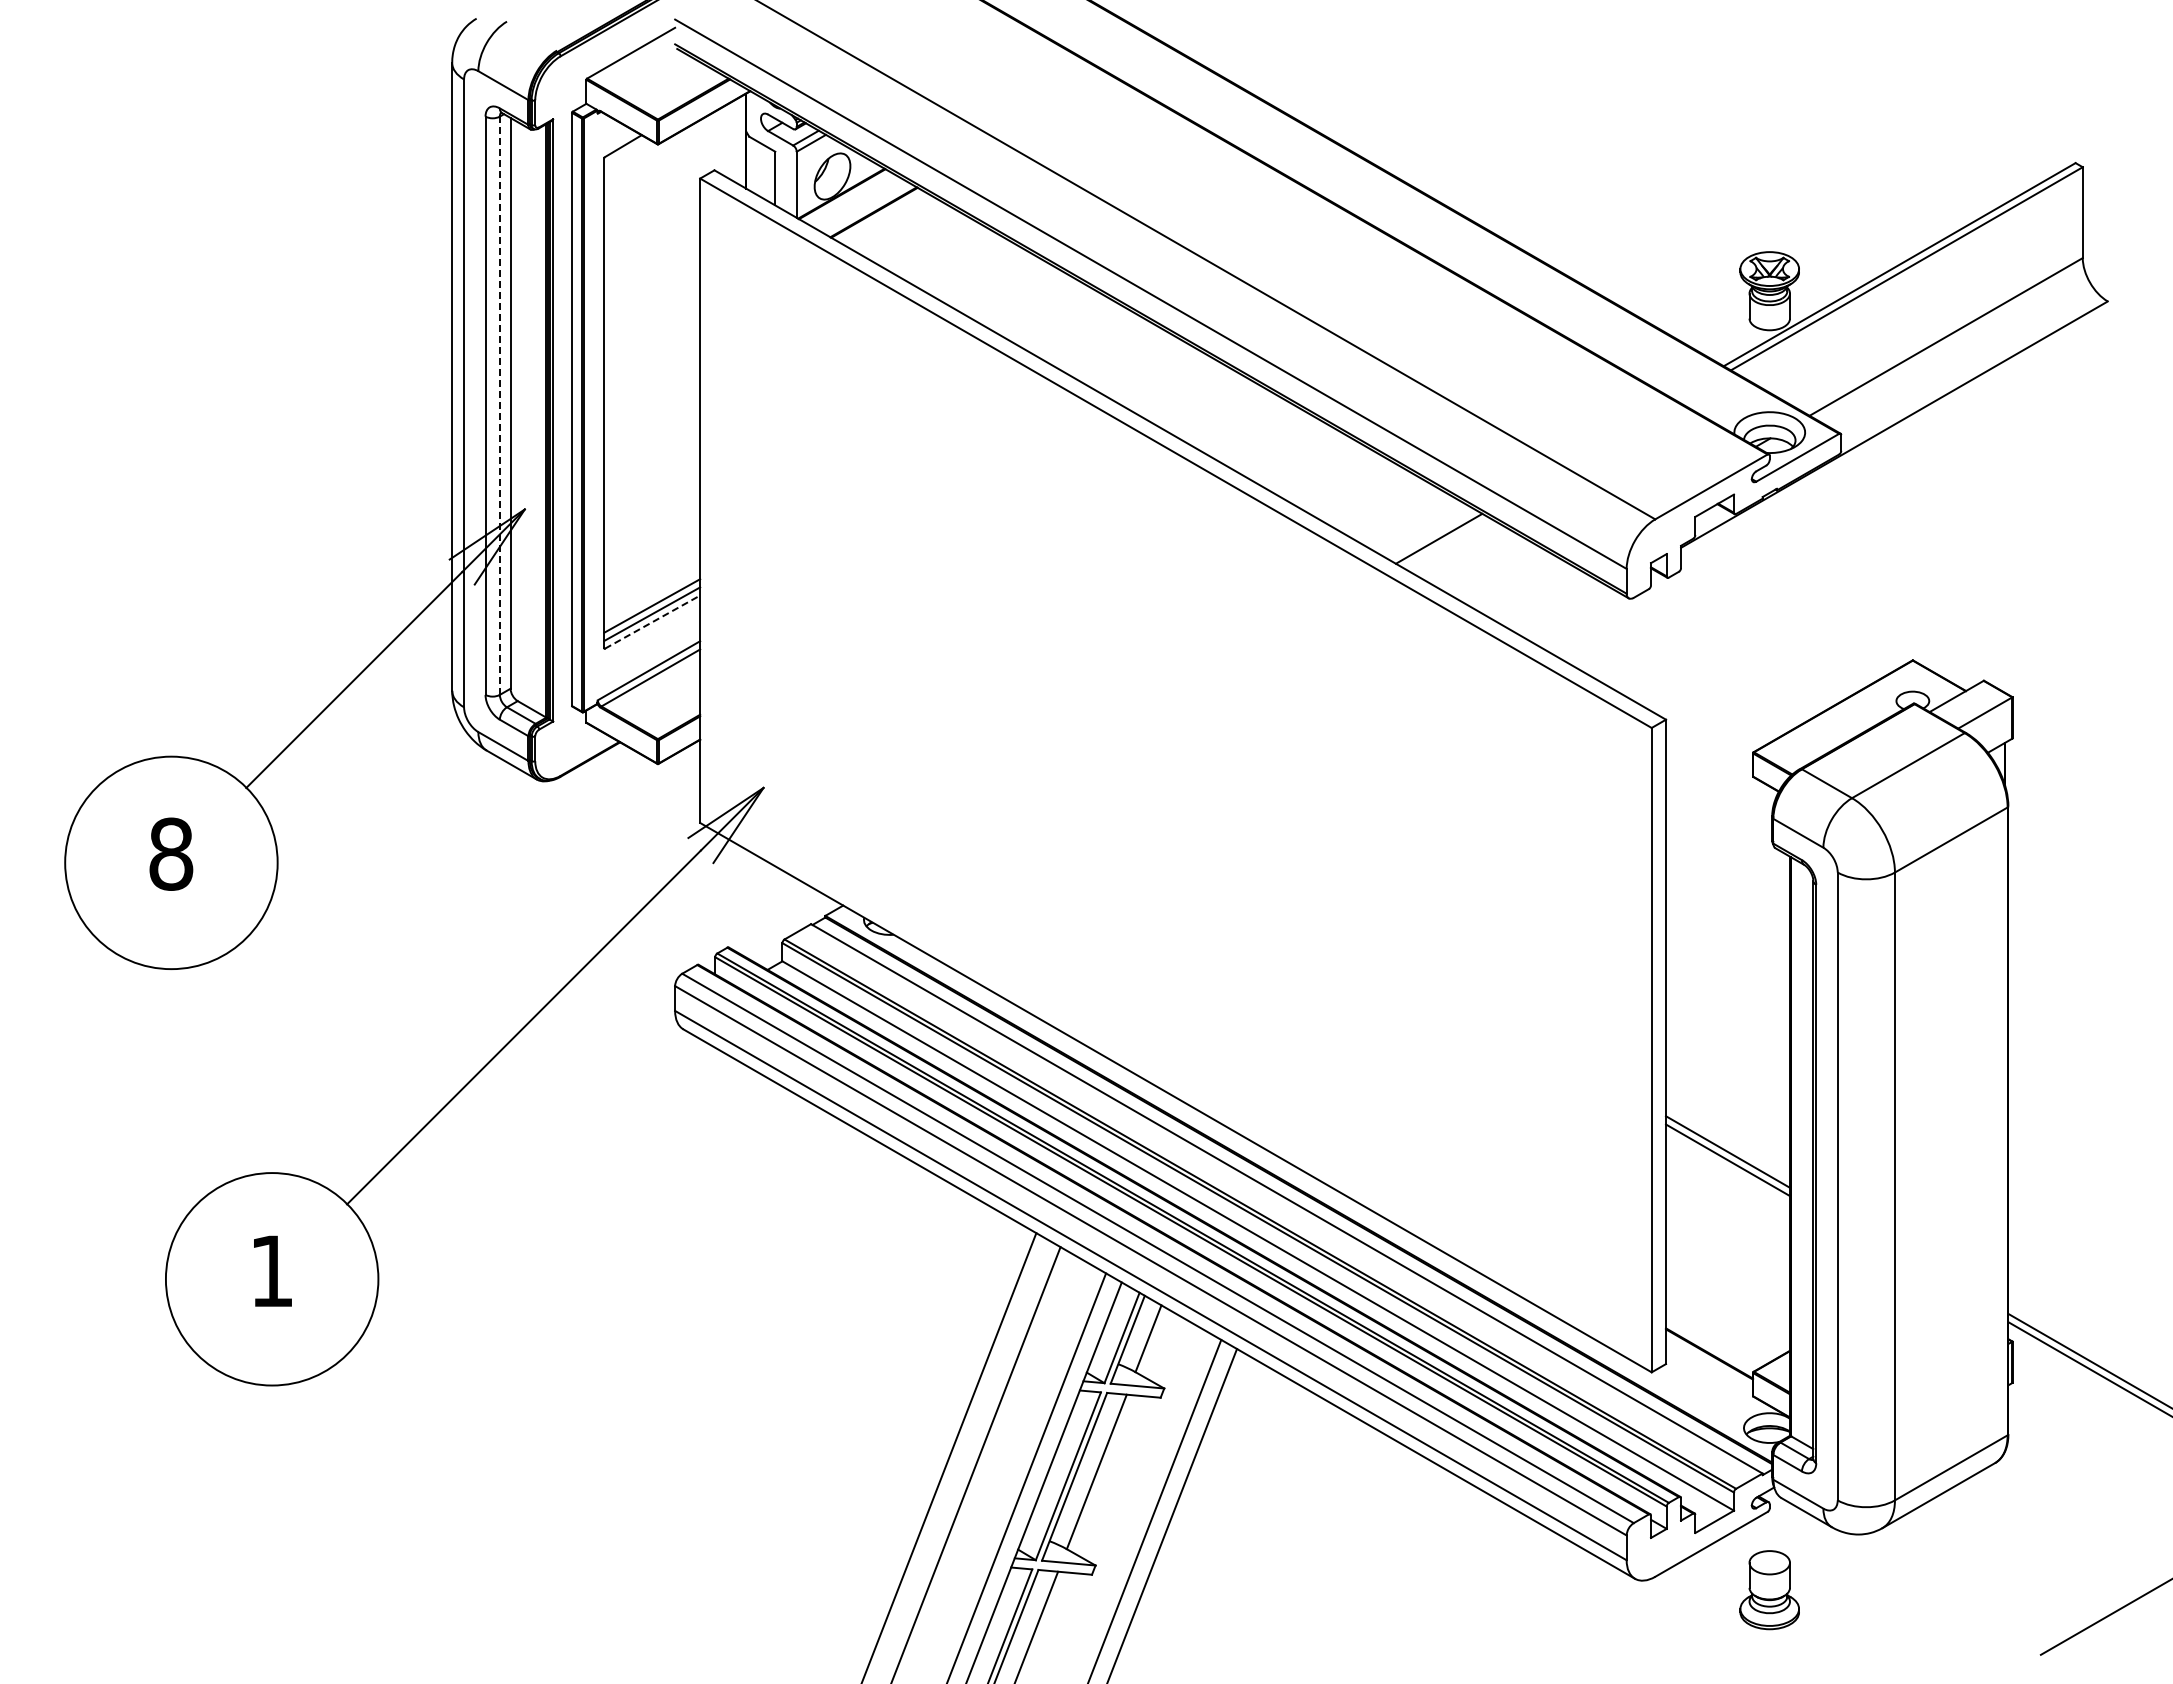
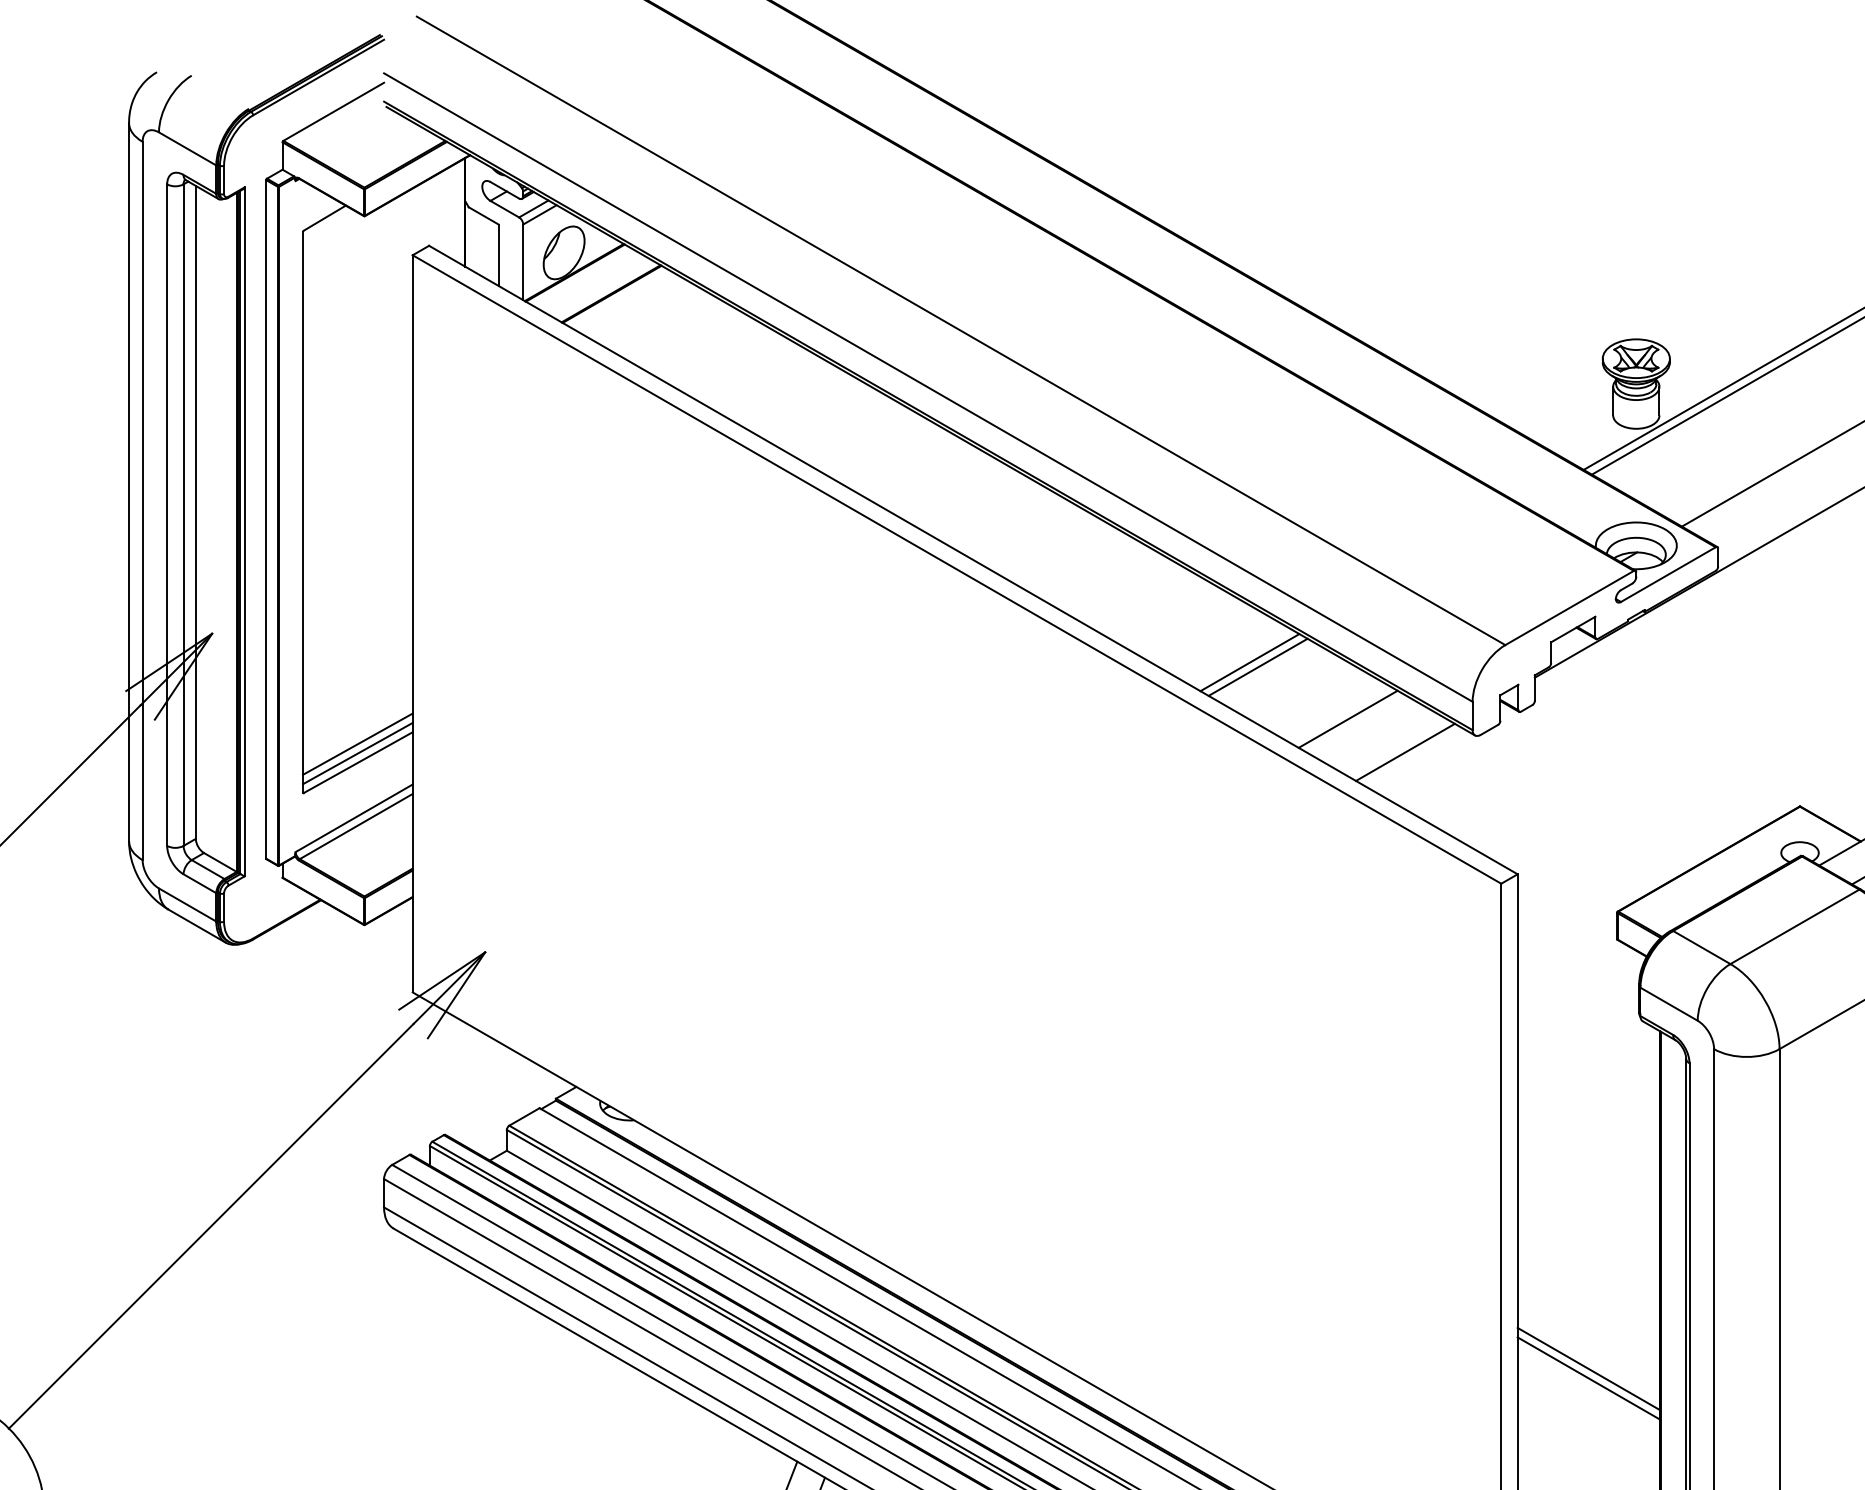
line: (499, 405) -> (183, 514), dashed -> solid
line: (1431, 534) -> (1249, 662), added
line: (1517, 584) -> (1347, 719), added
line: (1567, 613) -> (1404, 752), added
line: (653, 621) -> (359, 761), dashed -> solid

